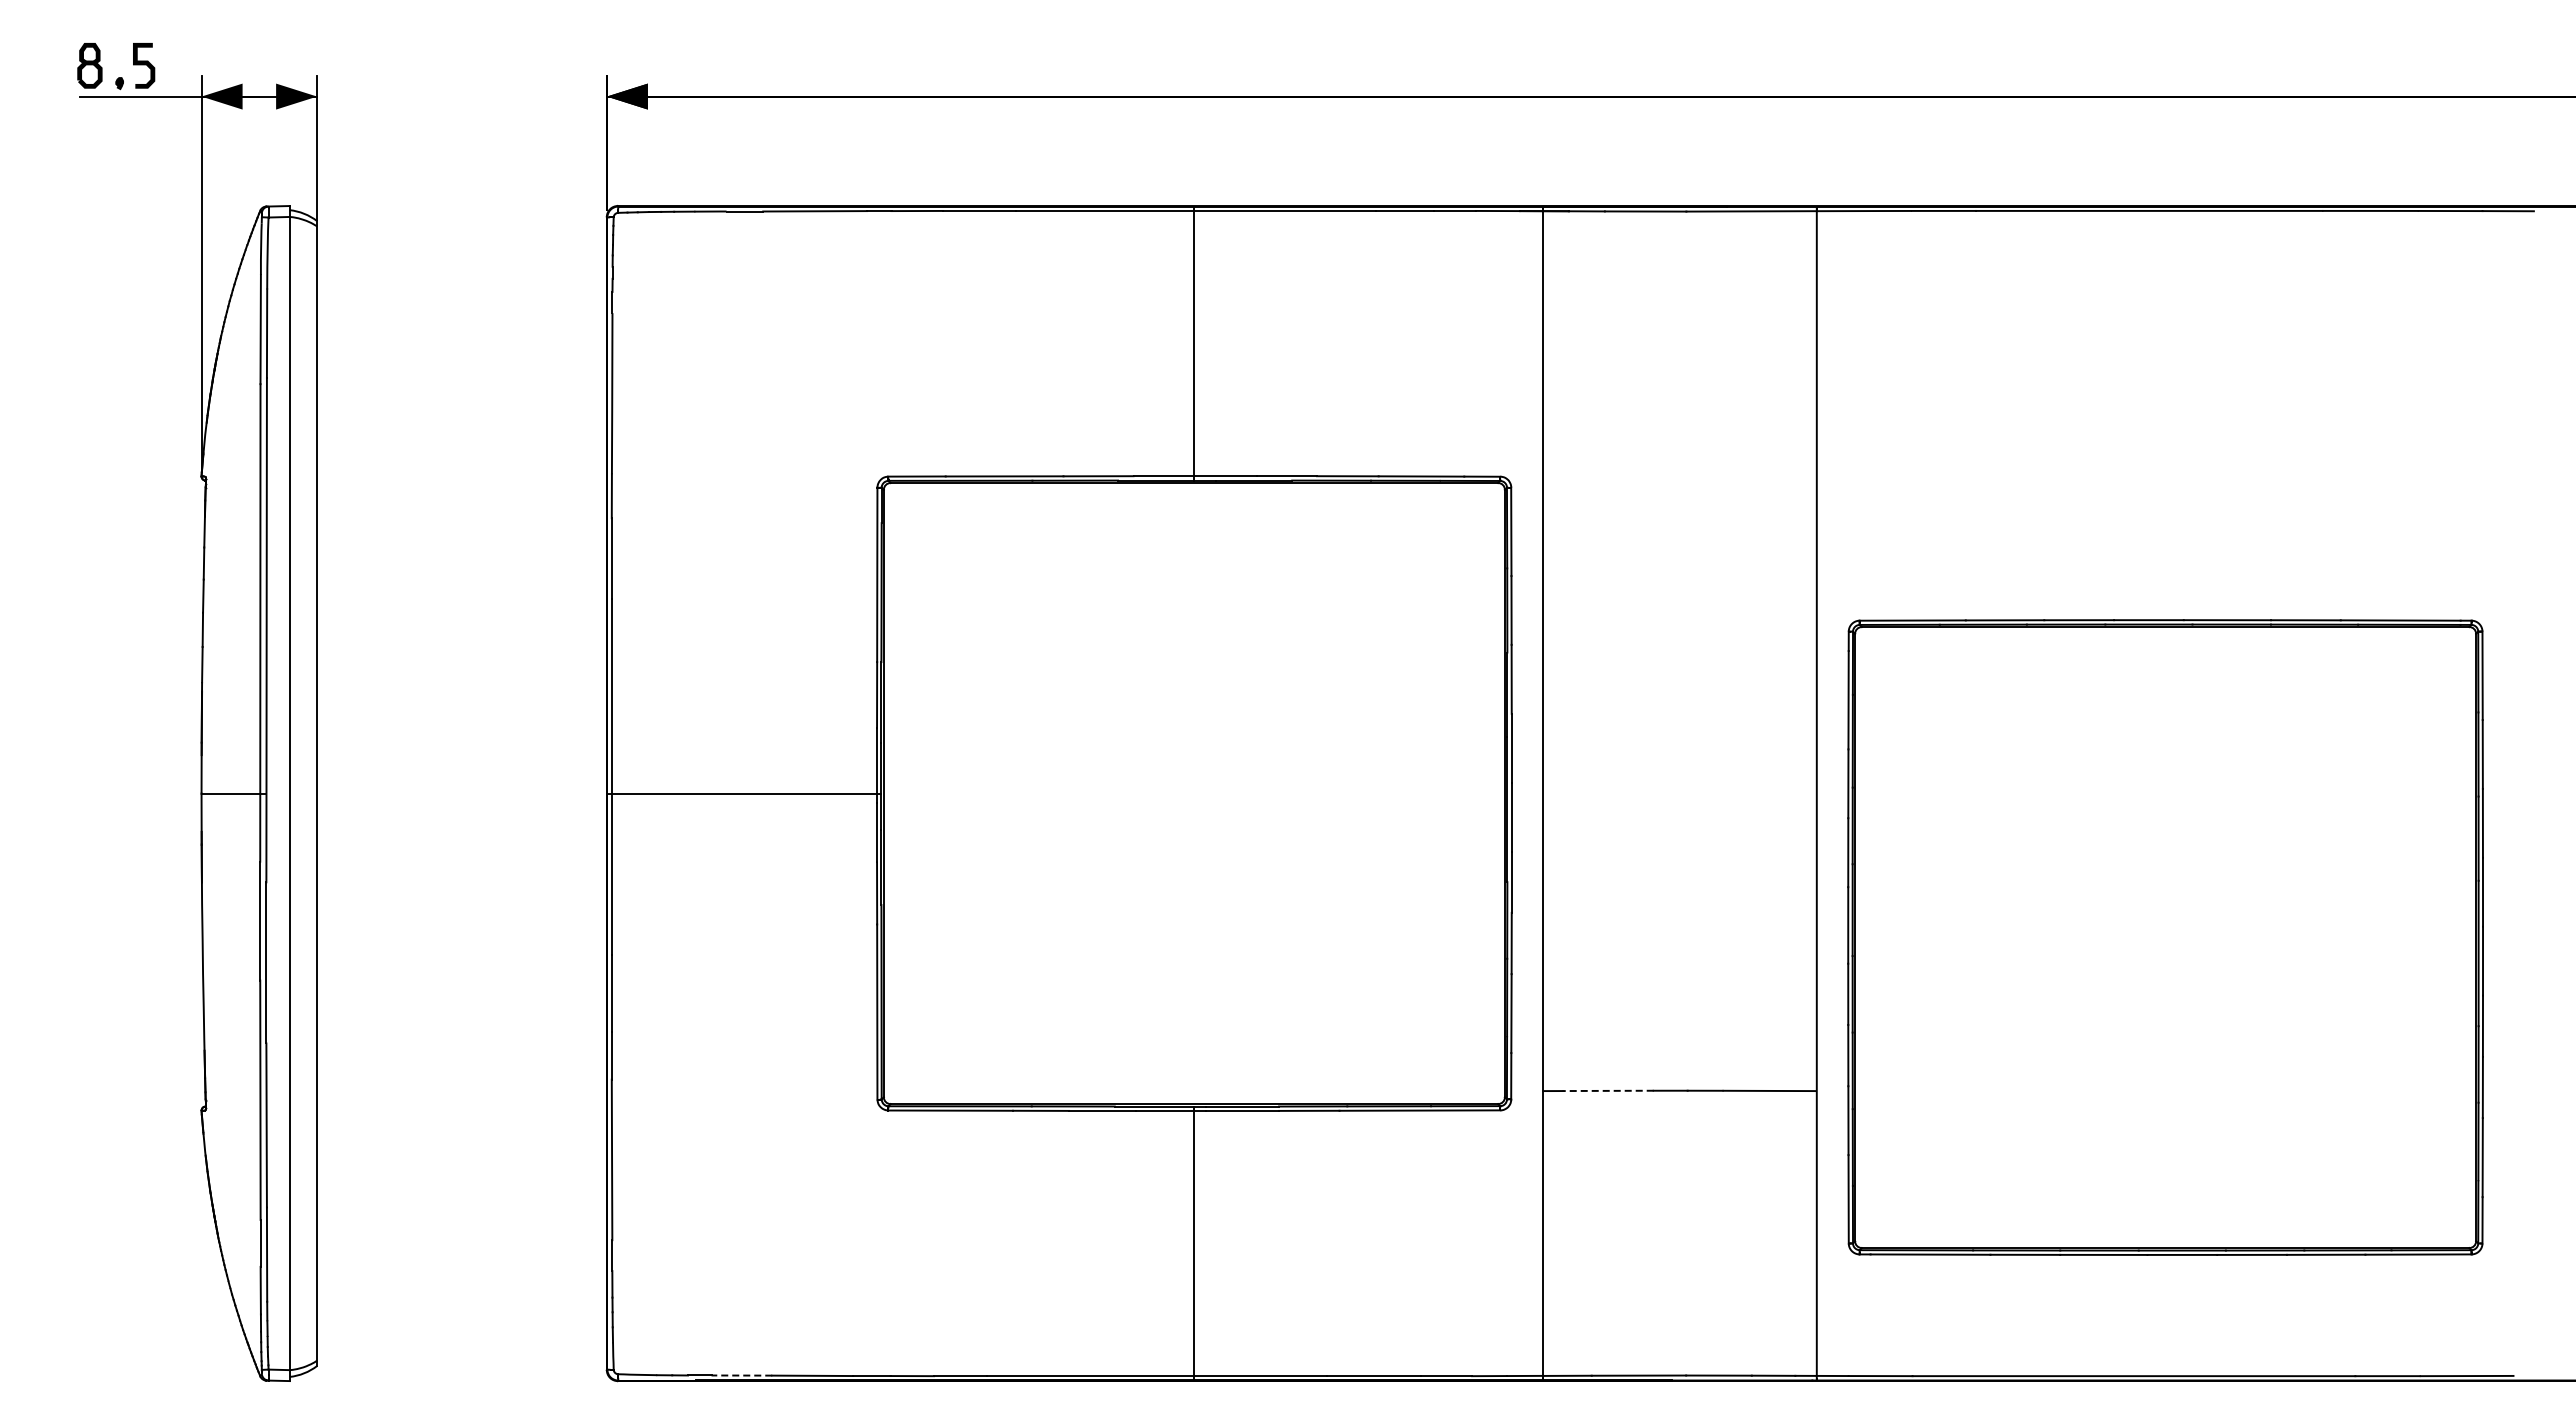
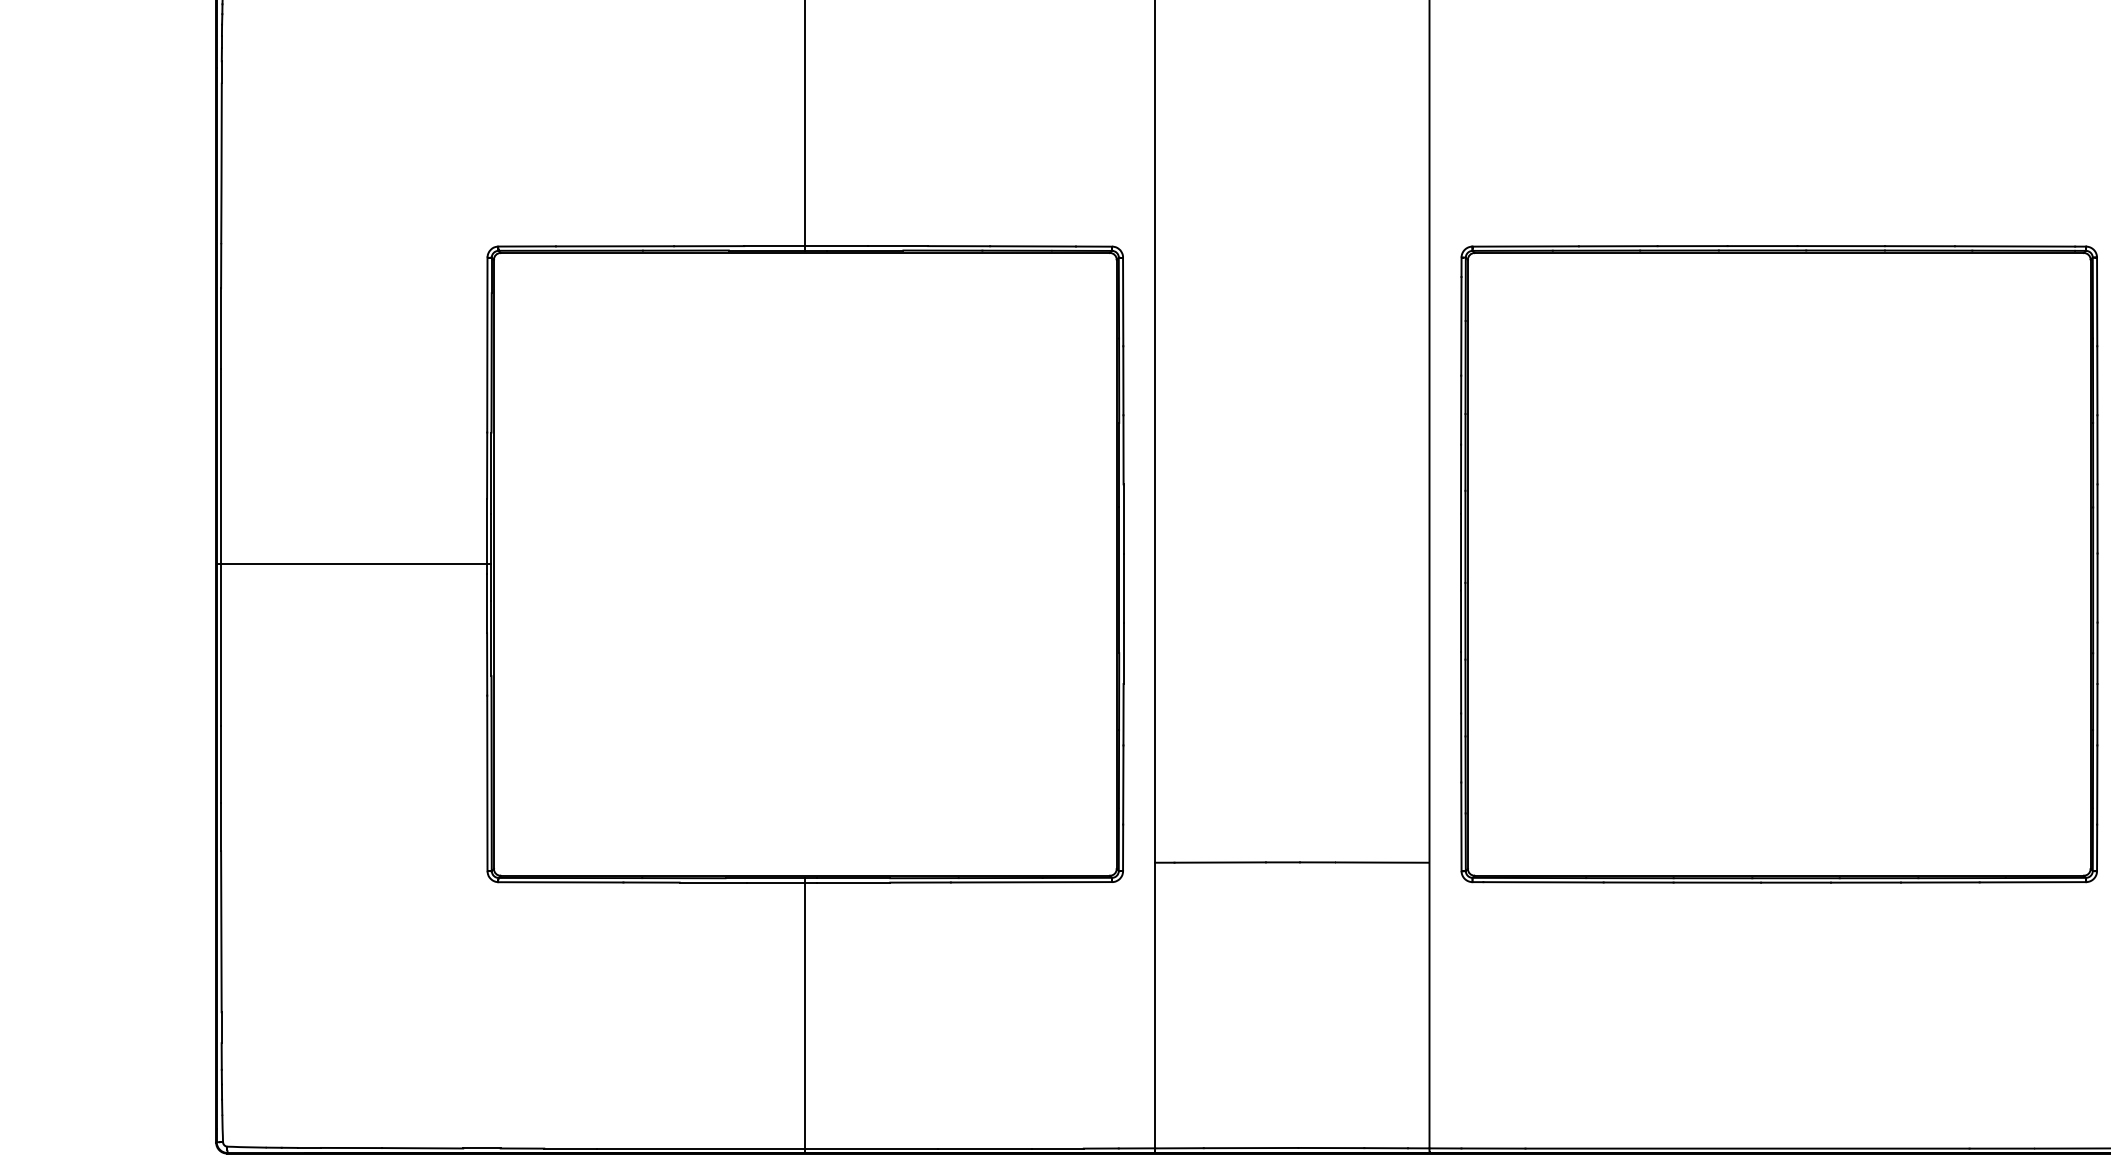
part: (2165, 937) -> (1779, 564), moved
line: (1608, 1090) -> (1220, 862), dashed -> solid
line: (741, 1375) -> (351, 1147), dashed -> solid

